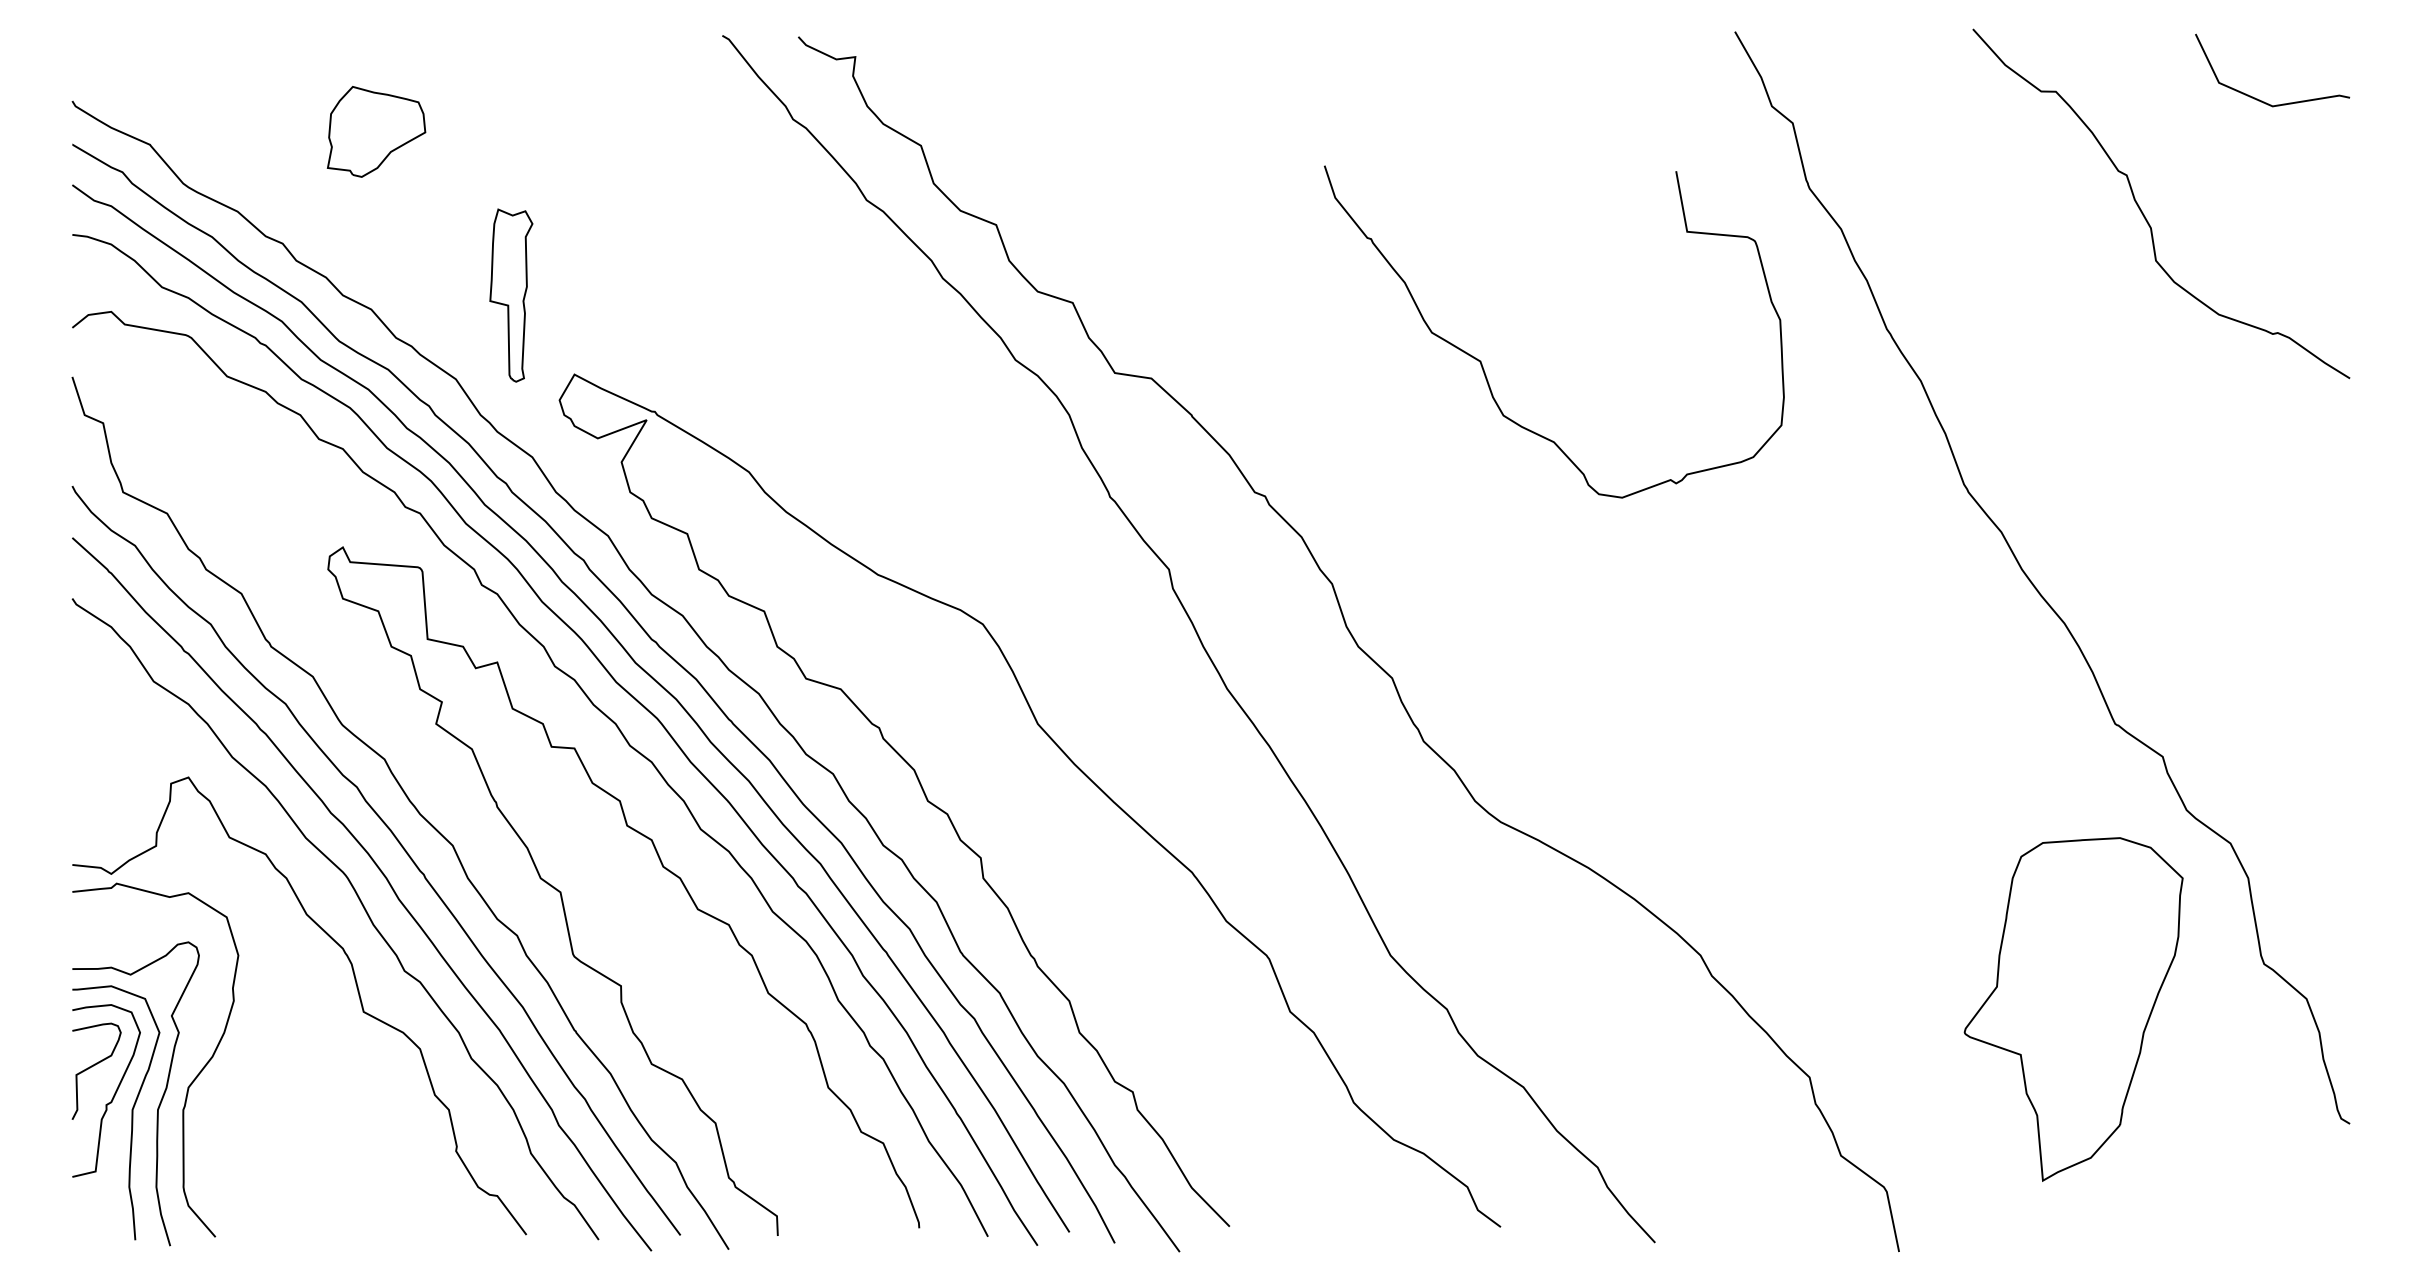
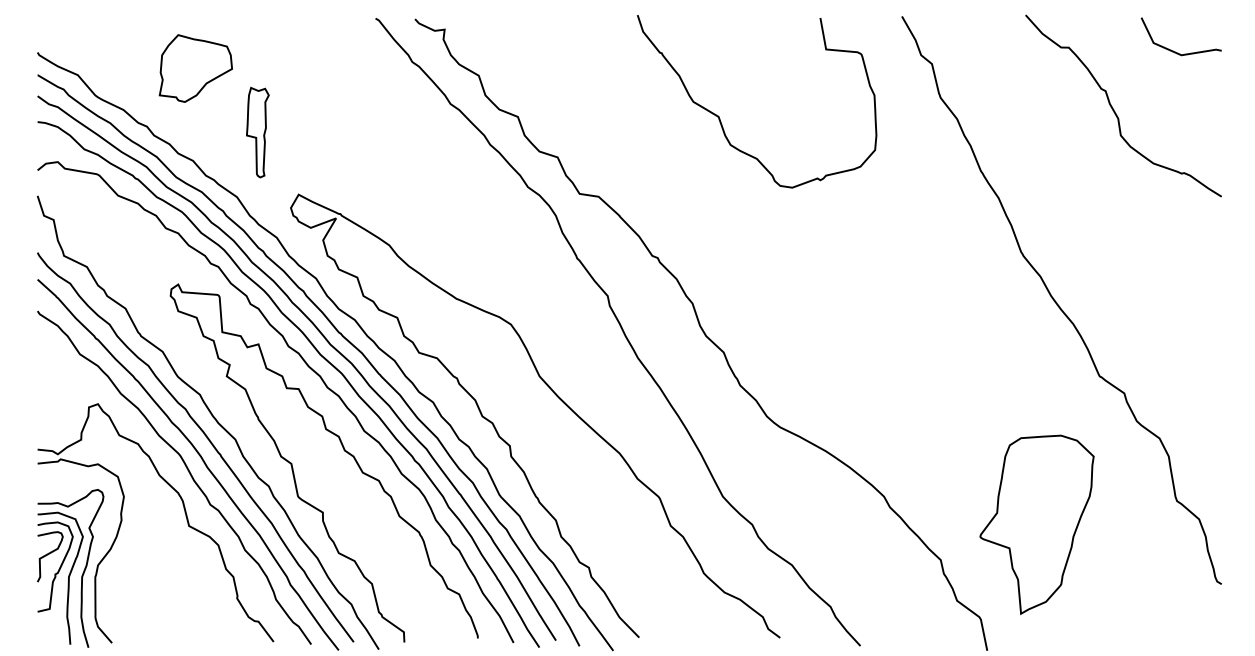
part: (376, 131) -> (195, 68), size x1.43
part: (510, 295) -> (257, 132), moved
curve: (1483, 364) -> (720, 118), moved
part: (2072, 1008) -> (1036, 524), moved

